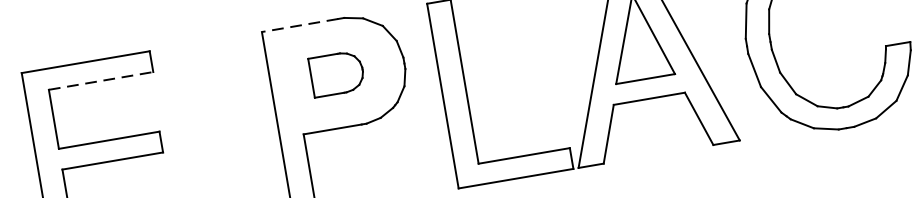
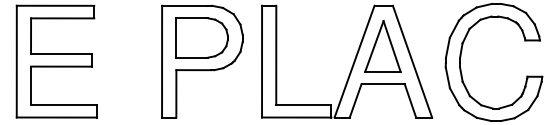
line: (298, 25) -> (184, 5), dashed -> solid
part: (335, 73) -> (201, 37), size x1.67
line: (100, 81) -> (62, 18), dashed -> solid

